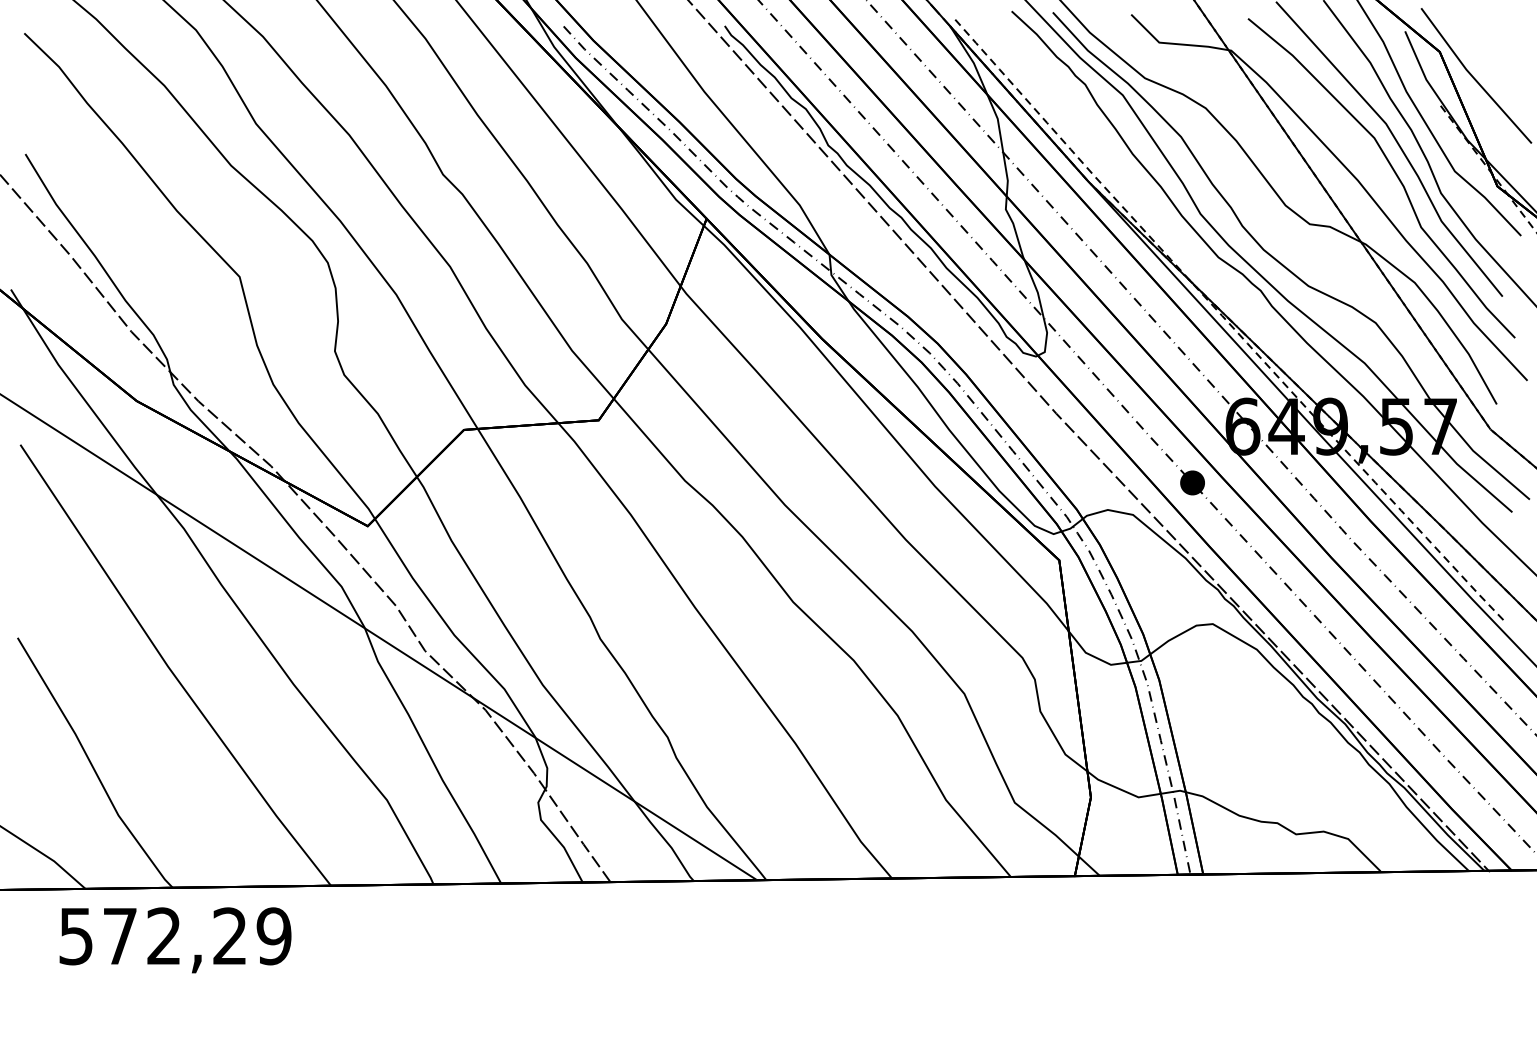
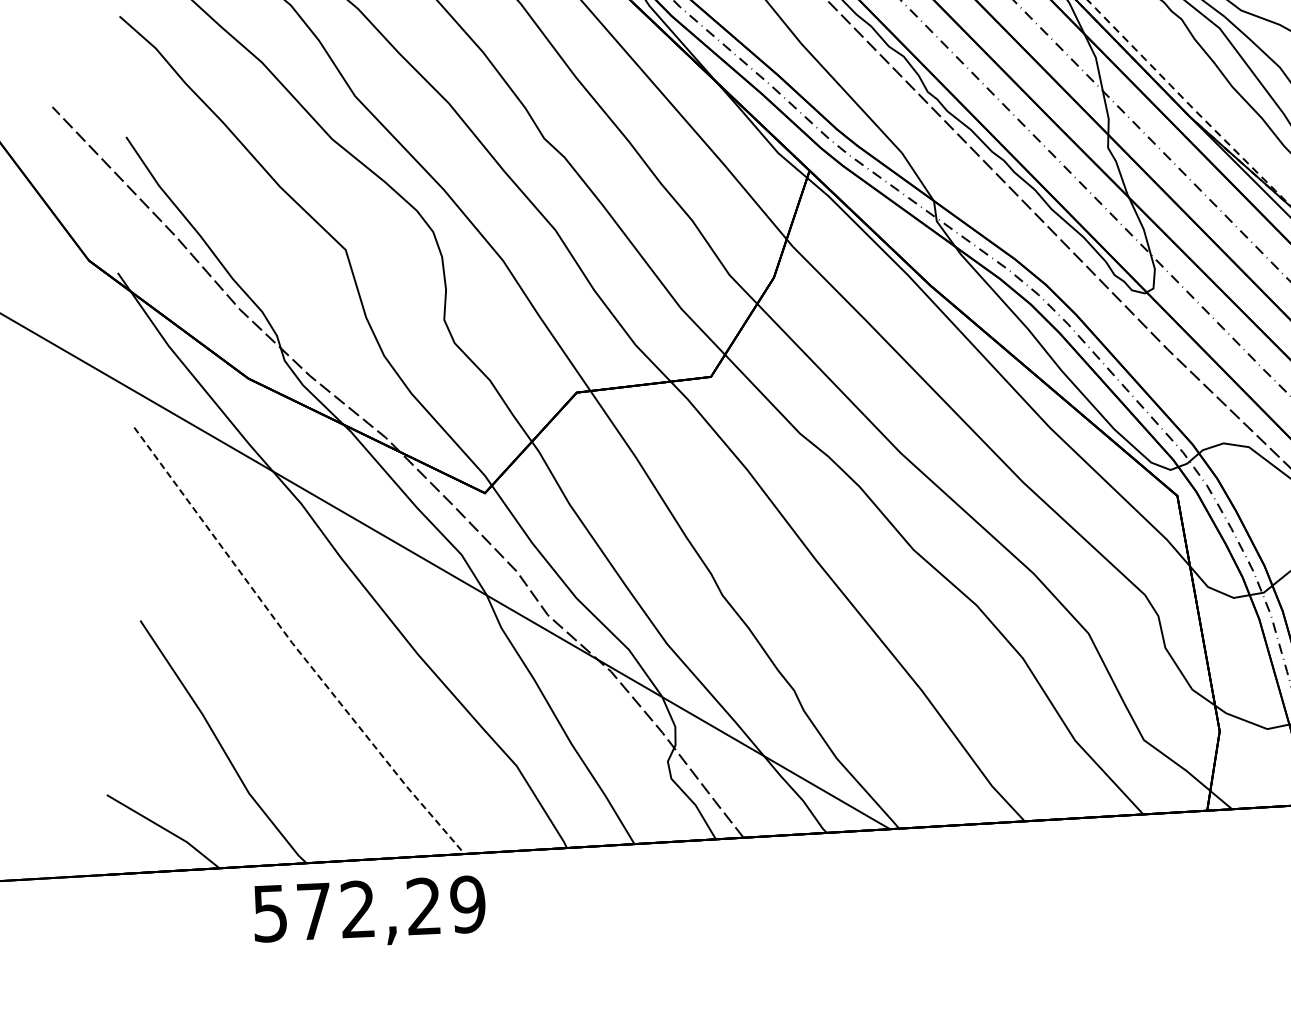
line: (170, 670) -> (294, 646), solid -> dashed
text: (175, 940) -> (369, 913), moved

